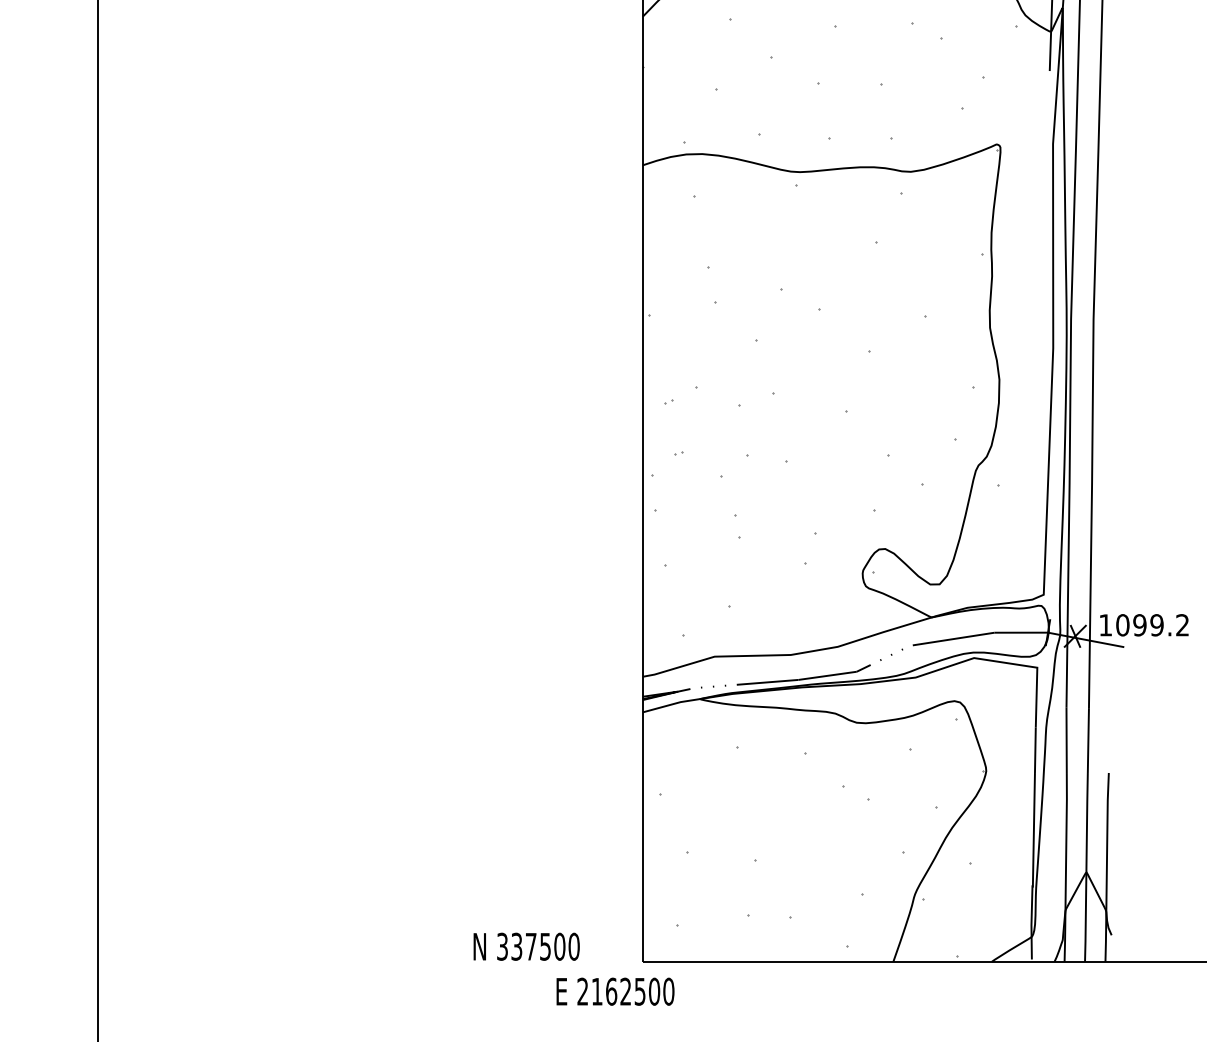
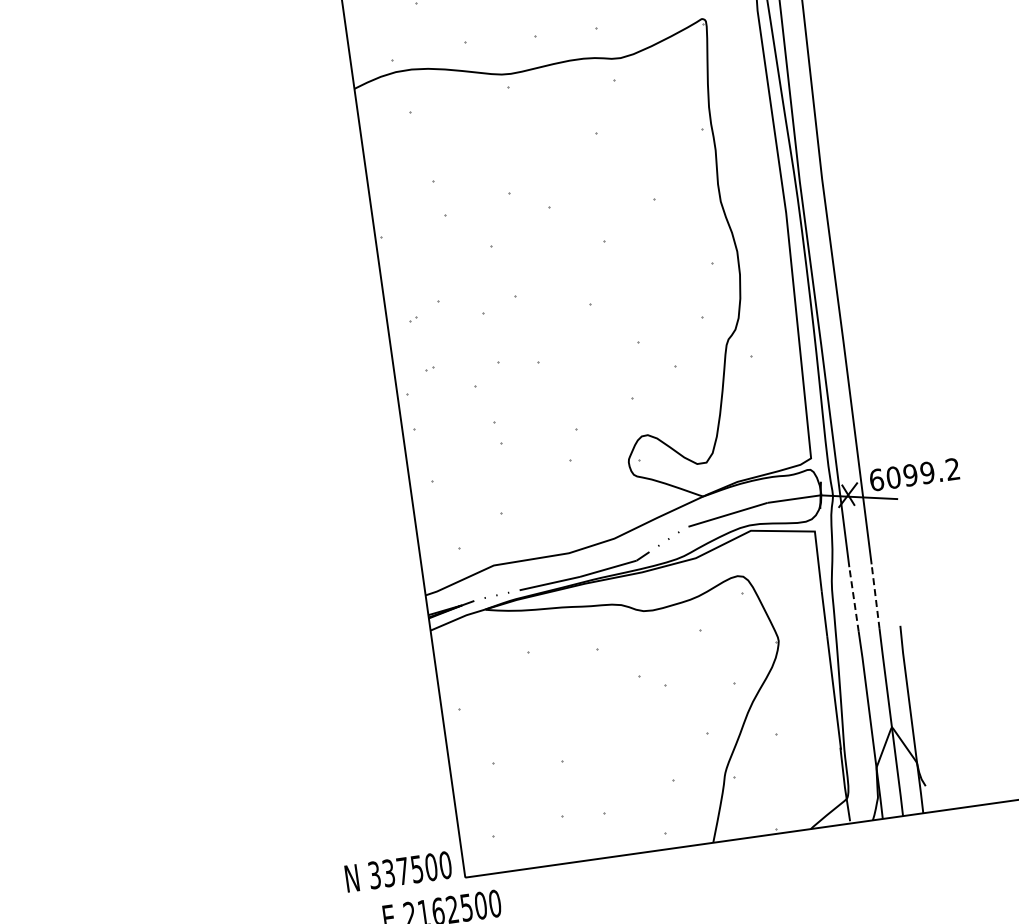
text: (1105, 625) -> (876, 480), 1099.2 -> 6099.2
line: (1066, 740) -> (853, 599), solid -> dashed
line: (1088, 740) -> (875, 596), solid -> dashed
text: (526, 946) -> (398, 871), moved

